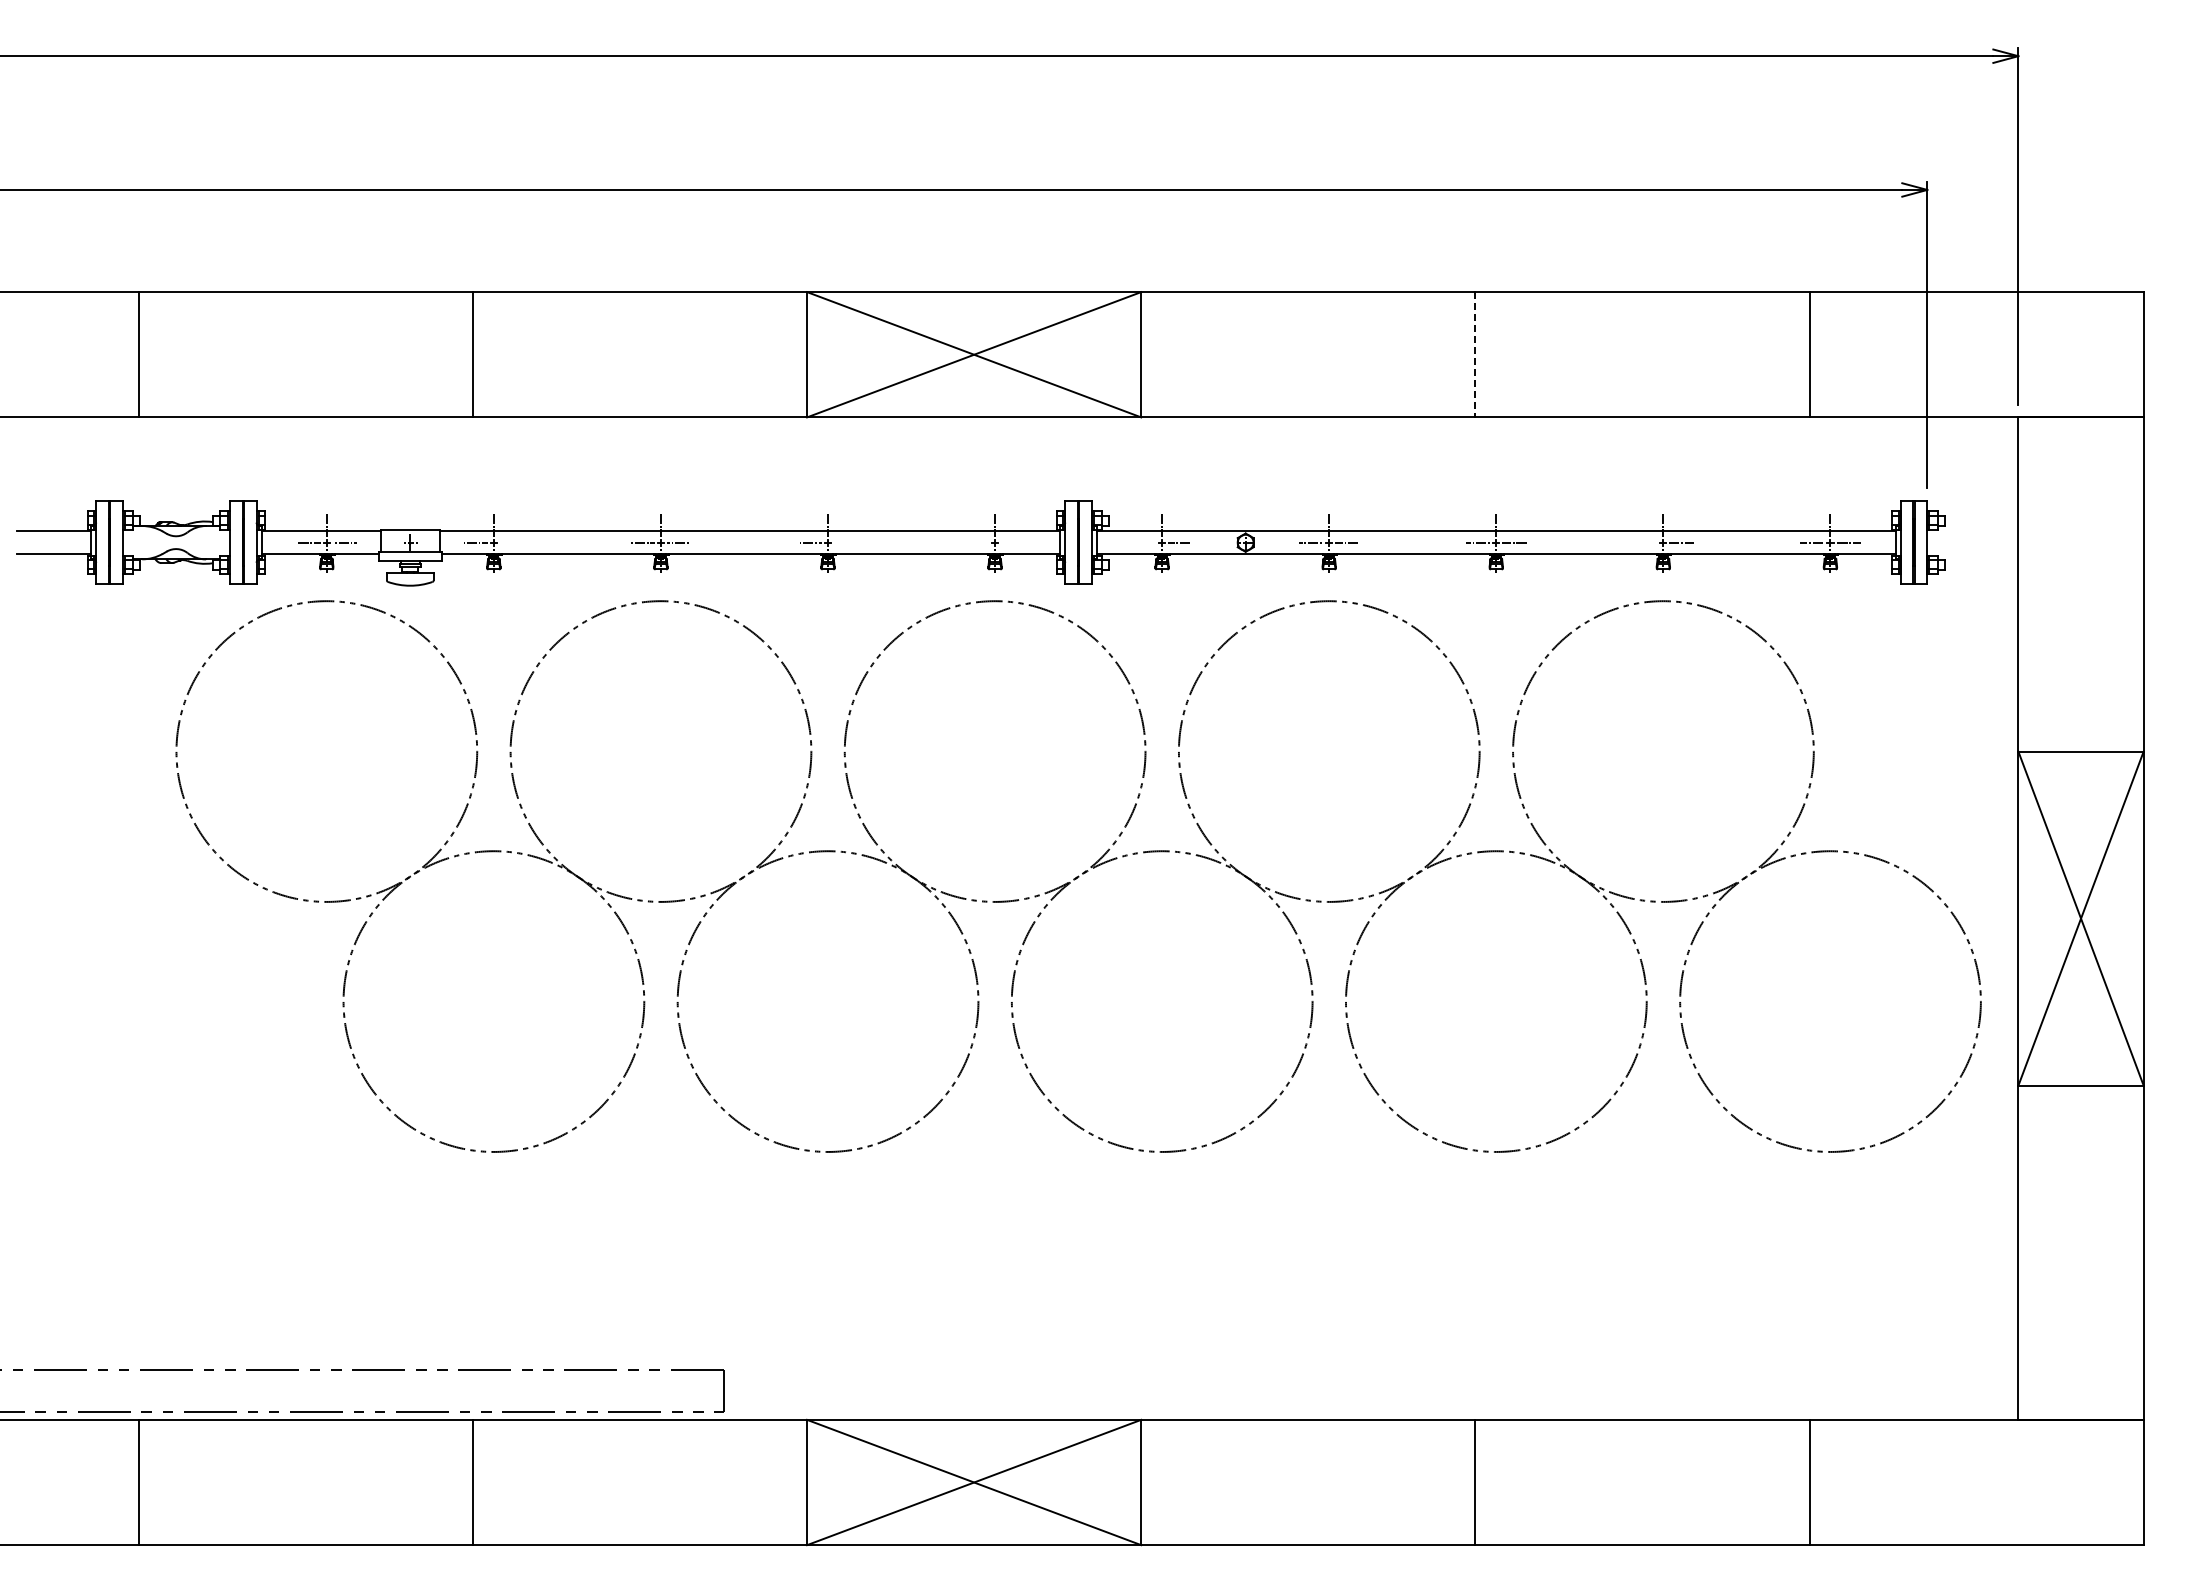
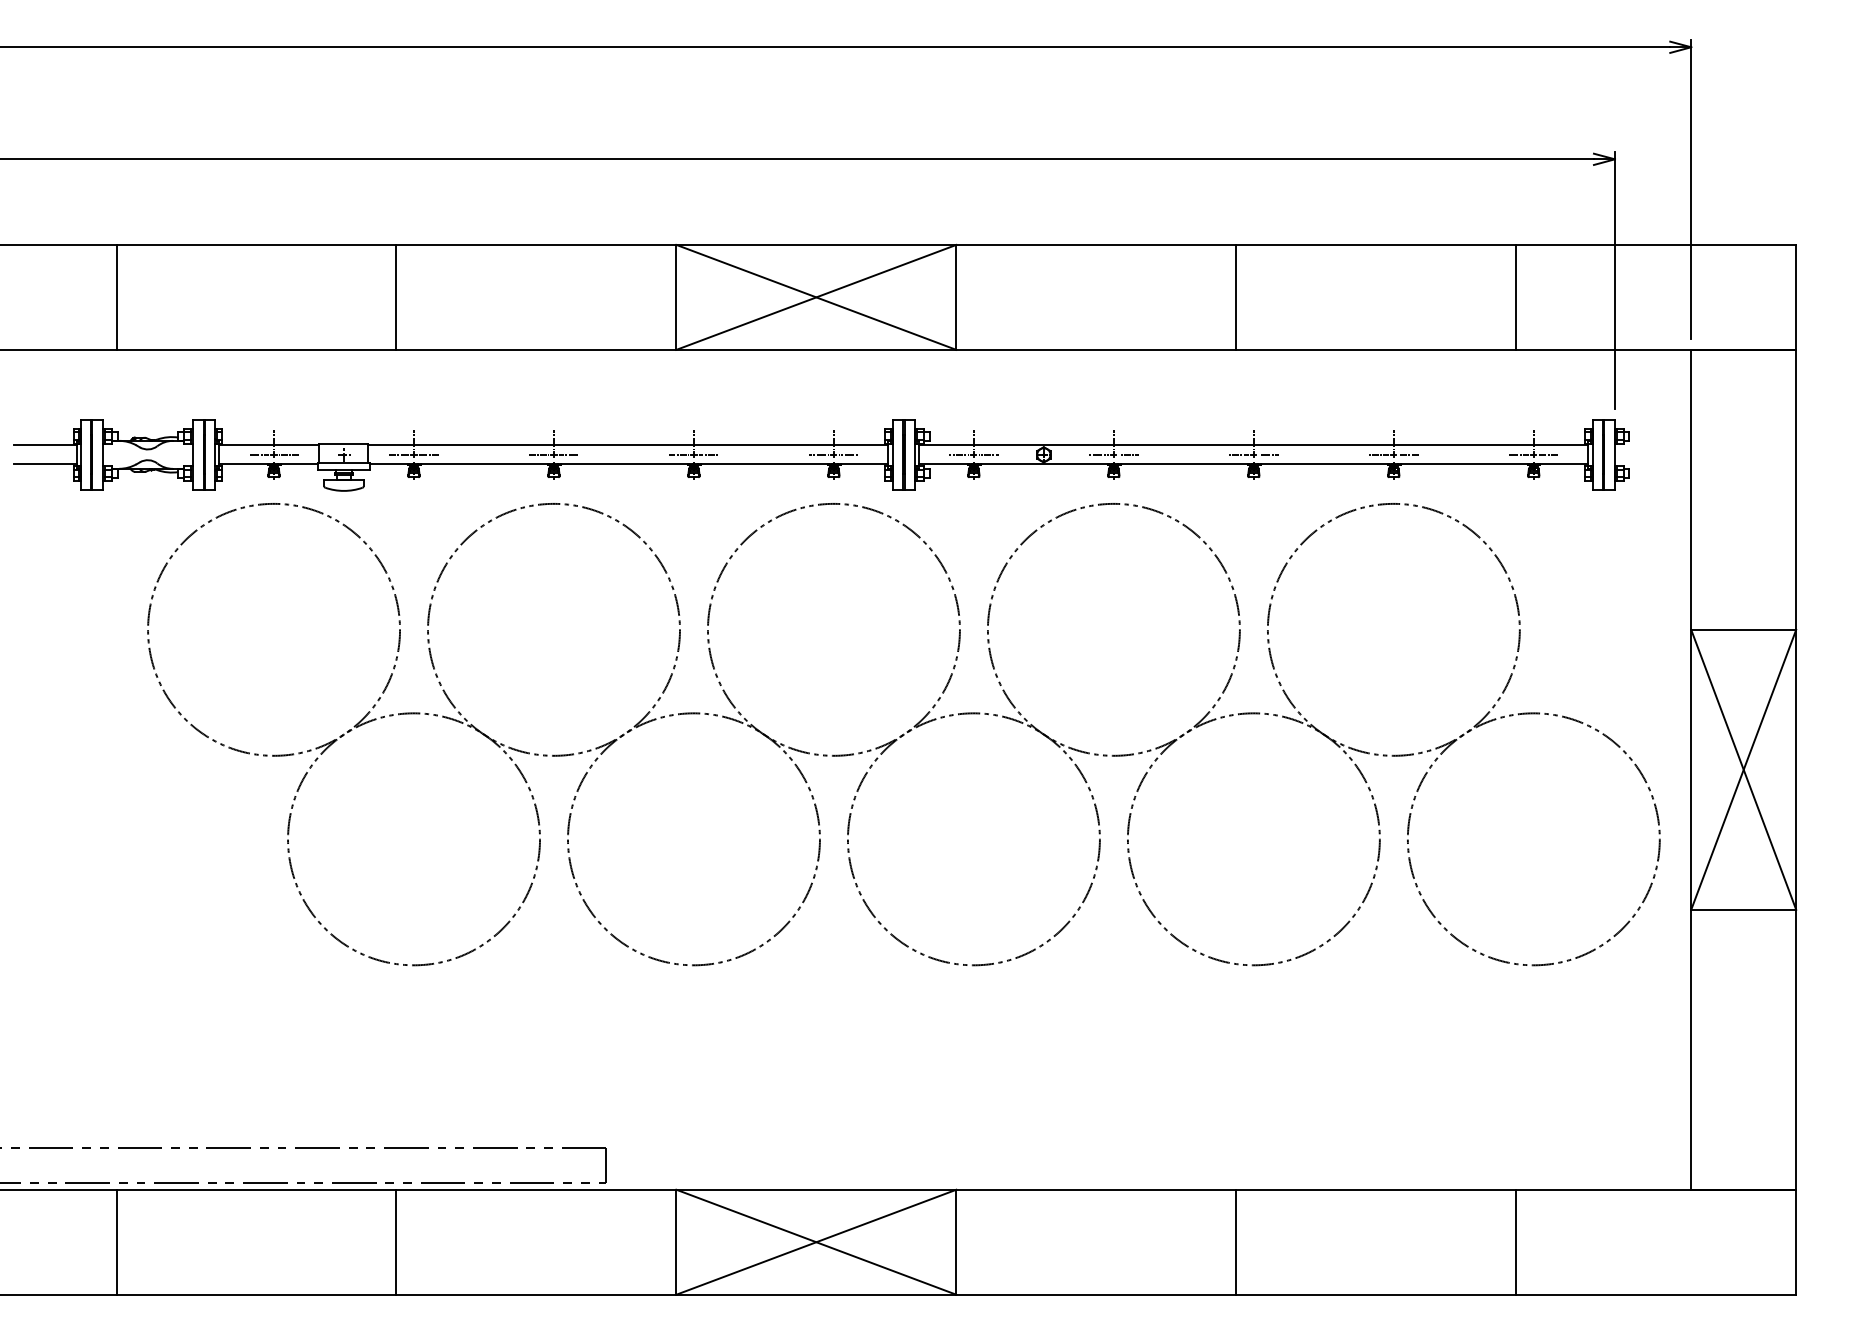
line: (1475, 354) -> (1236, 297), dashed -> solid
line: (511, 542) -> (428, 454), added
line: (846, 542) -> (709, 454), added
line: (976, 542) -> (818, 454), added
line: (1013, 542) -> (849, 454), added
line: (1143, 542) -> (958, 454), added
line: (1645, 542) -> (1378, 454), added

